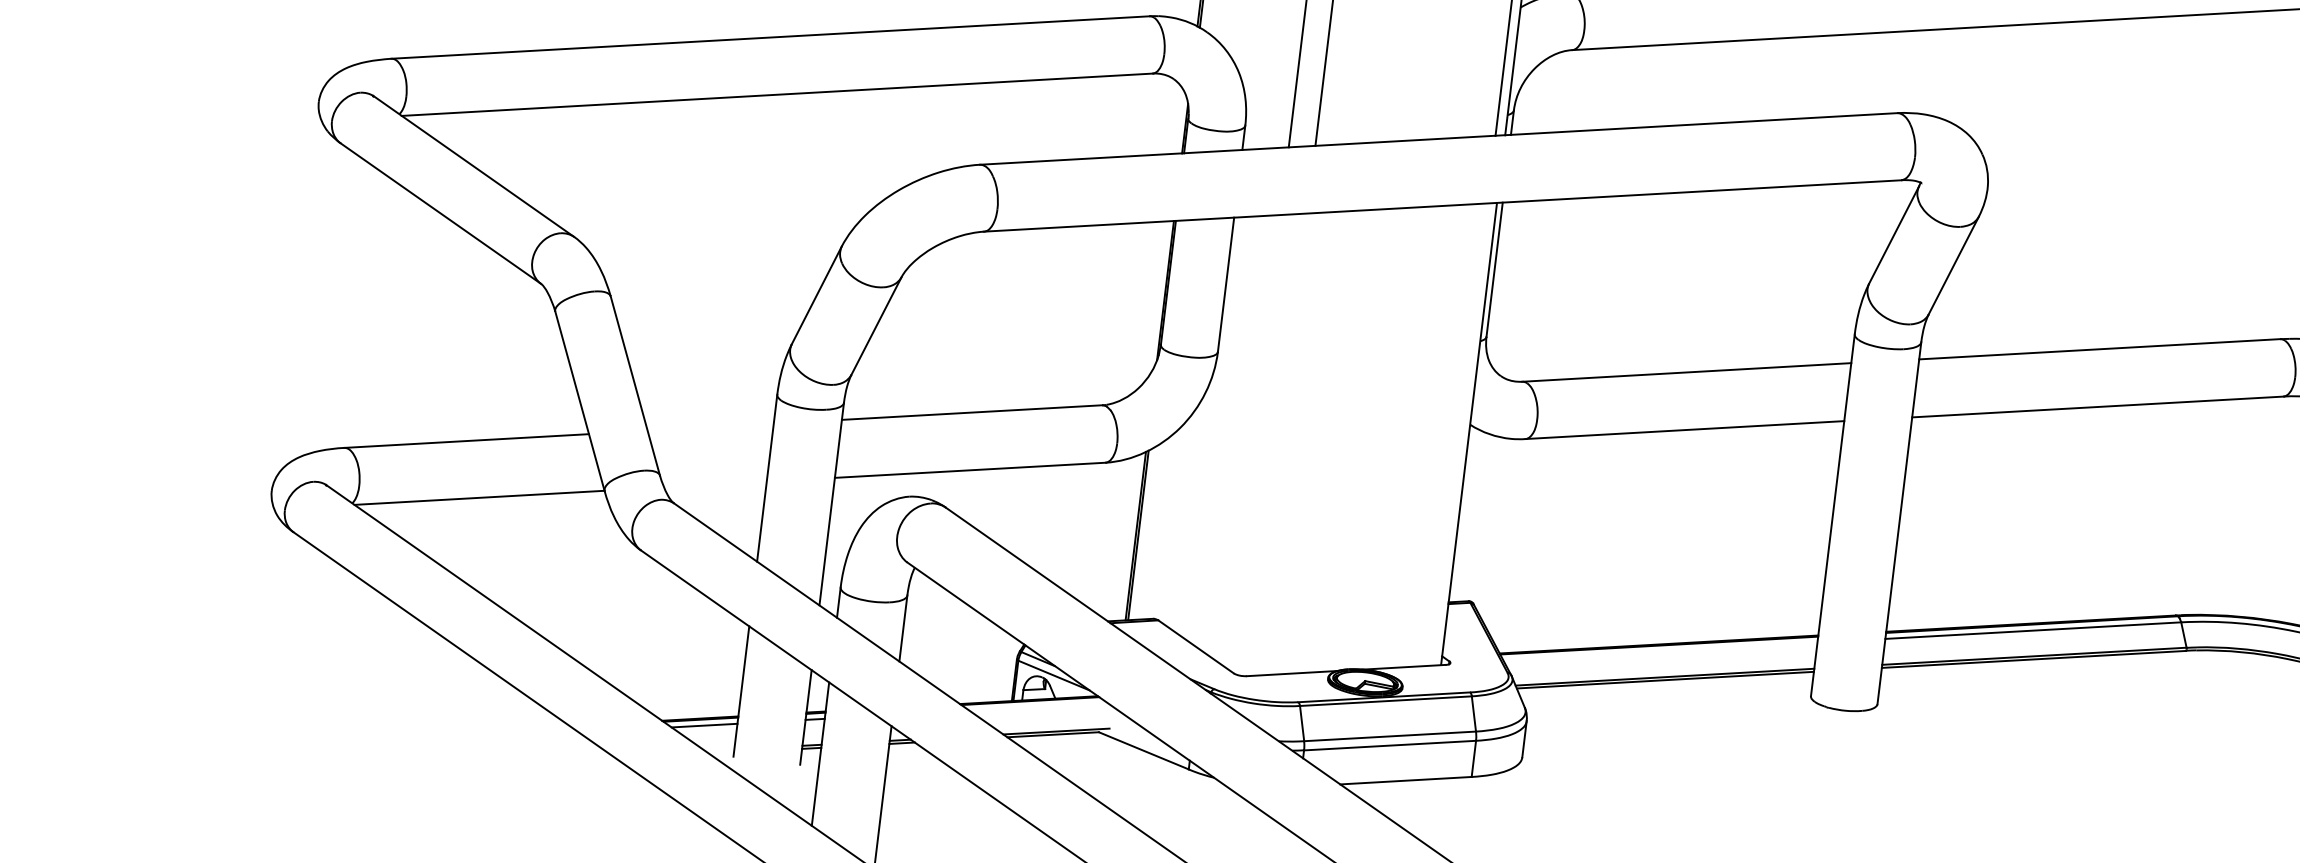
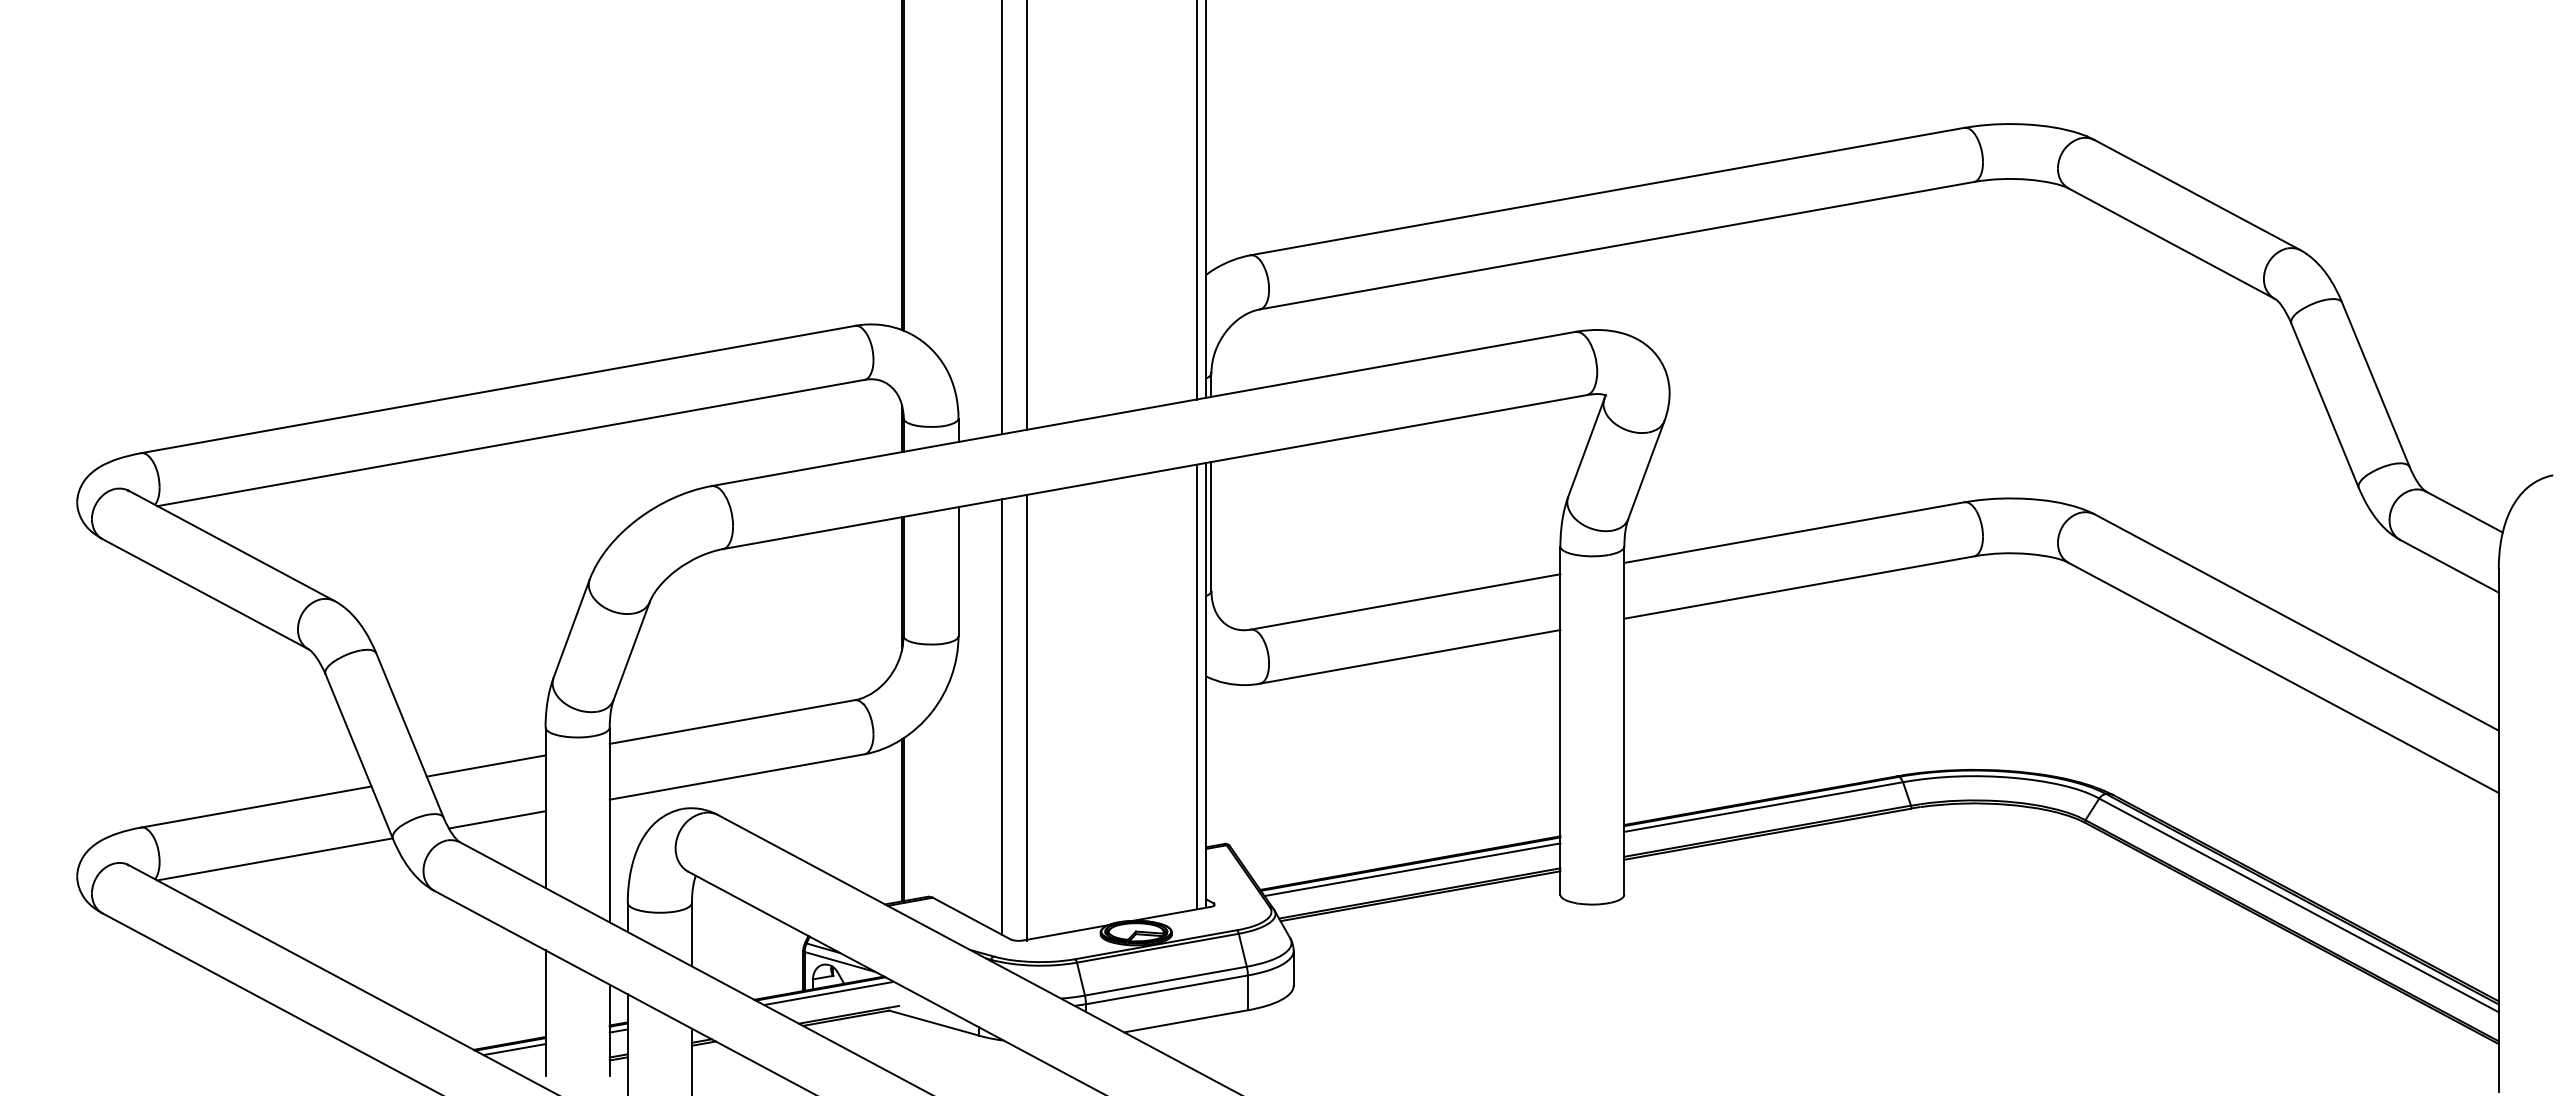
line: (710, 426) -> (485, 765), added
line: (1458, 434) -> (1196, 686), added
line: (1253, 440) -> (1002, 716), added
line: (1279, 444) -> (1027, 717), added
line: (714, 484) -> (496, 819), added
line: (1660, 651) -> (1412, 869), added
line: (1037, 706) -> (828, 993), added

